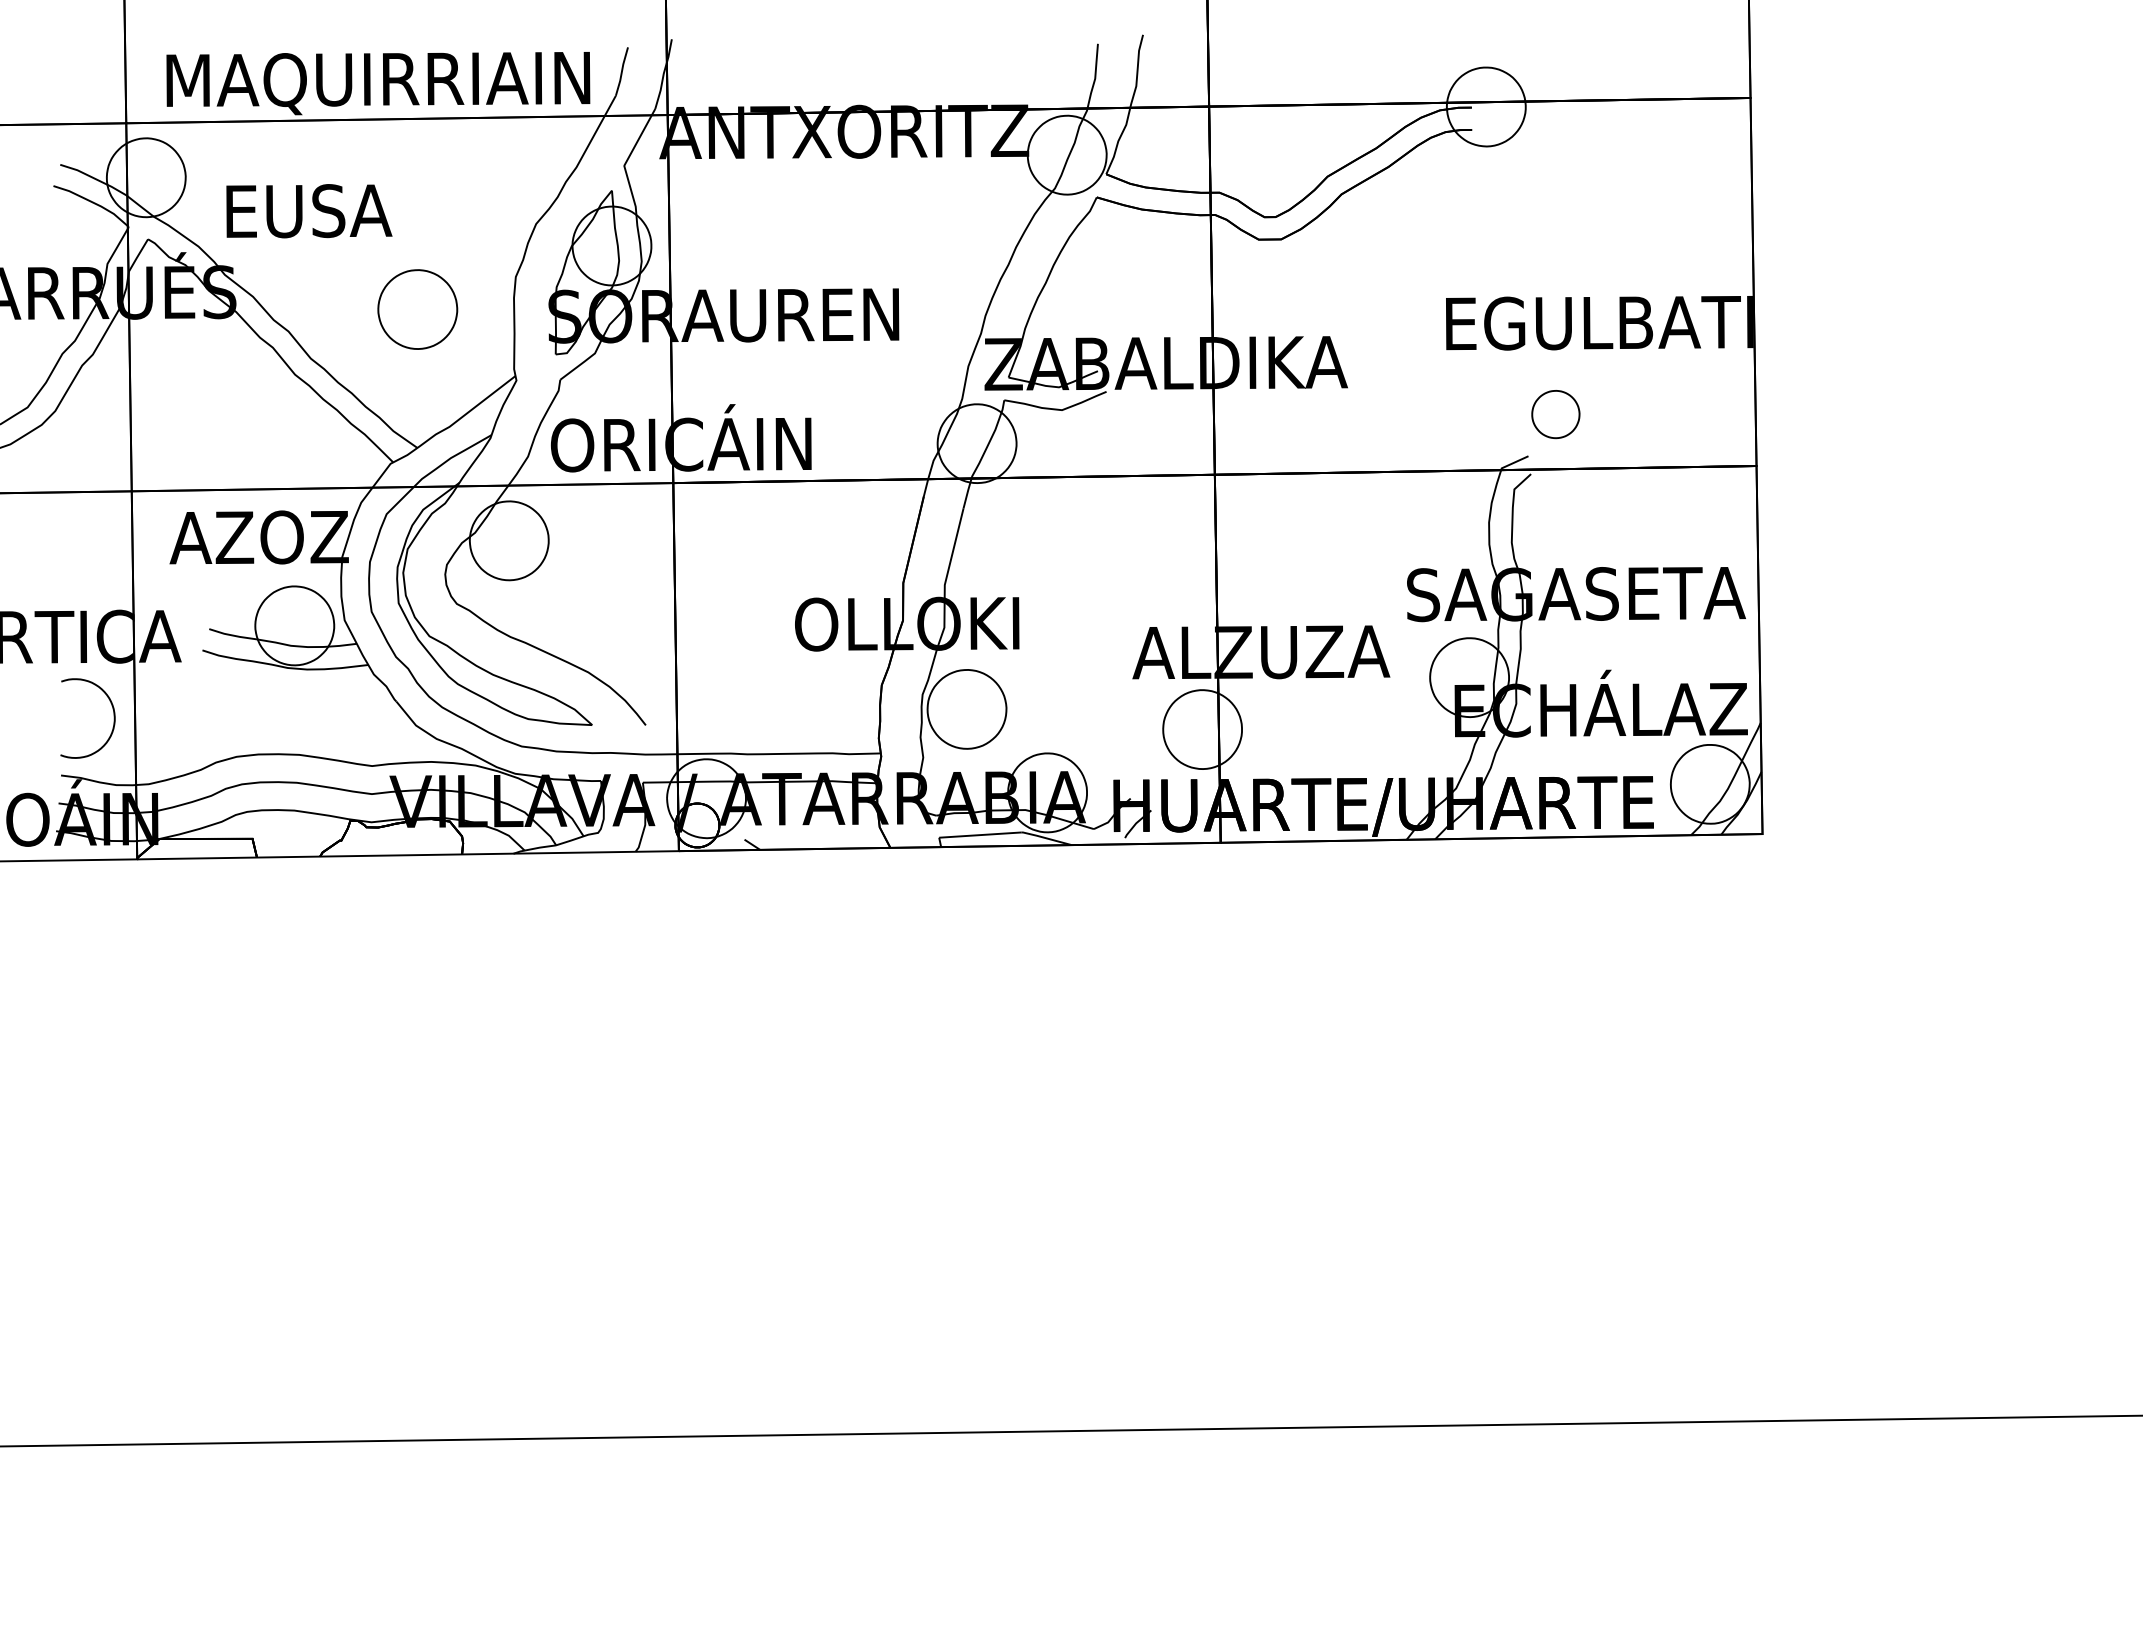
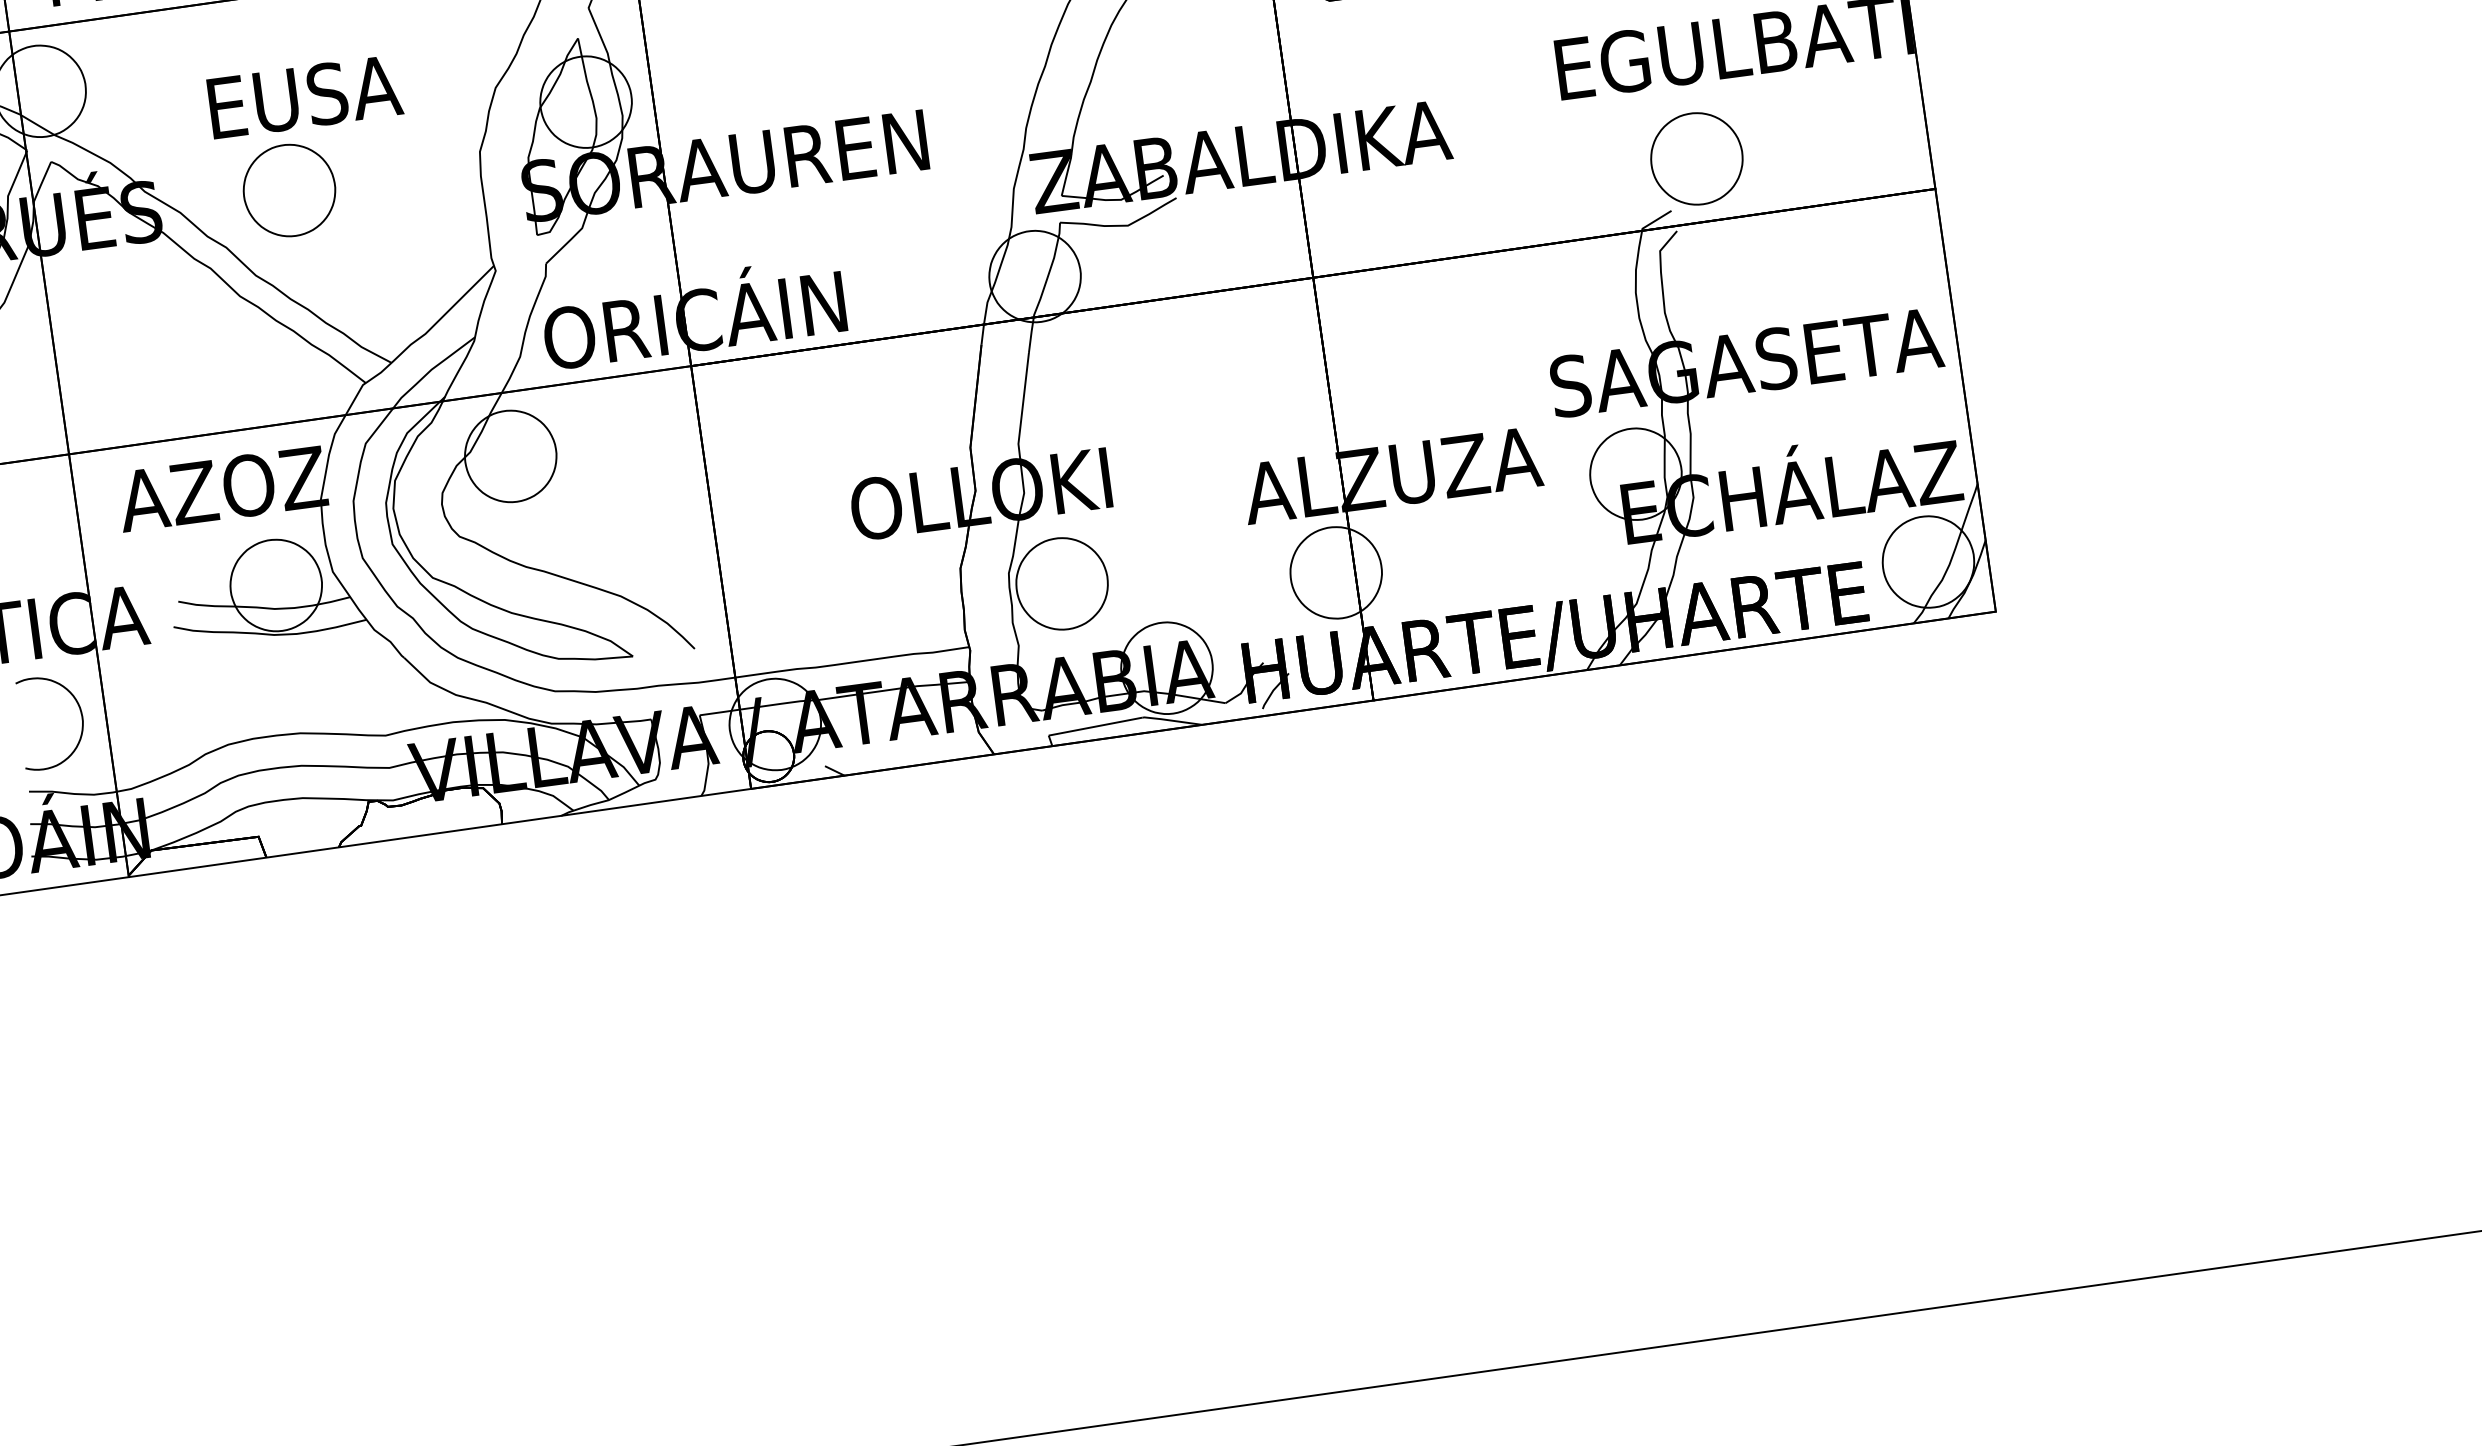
text: (309, 211) -> (305, 97), moved
part: (417, 309) -> (289, 190), moved
part: (1555, 414) -> (1696, 158), size x1.67

